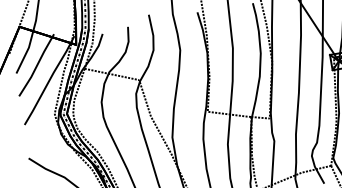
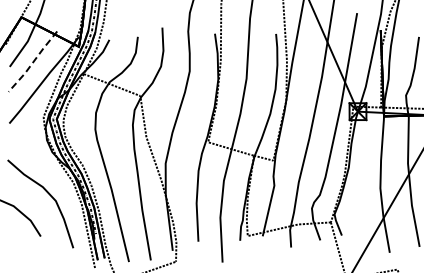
line: (37, 65) -> (33, 62), solid -> dashed

